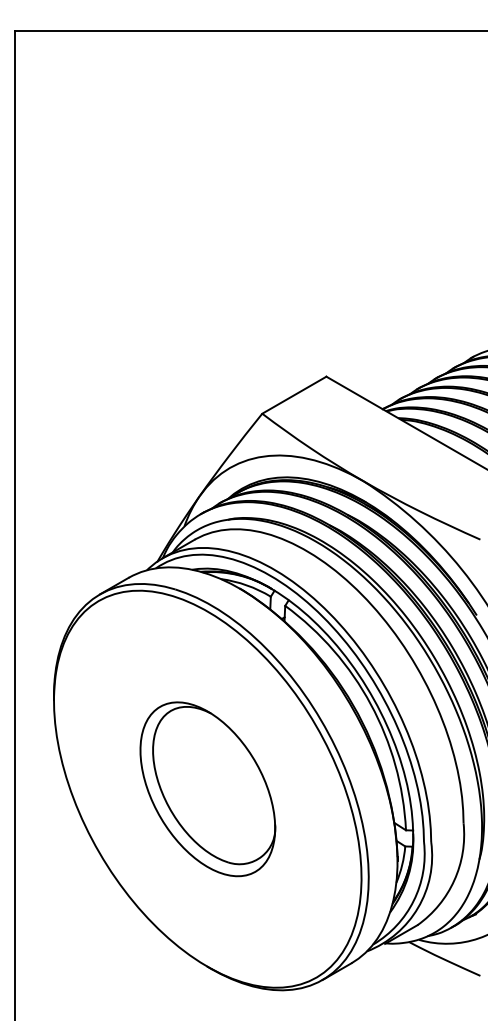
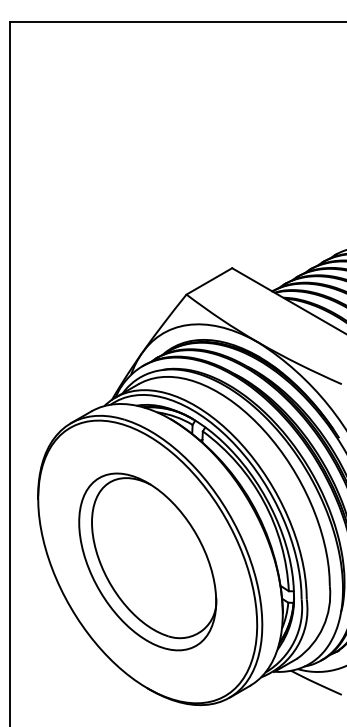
part: (207, 789) -> (147, 562), size x1.43

